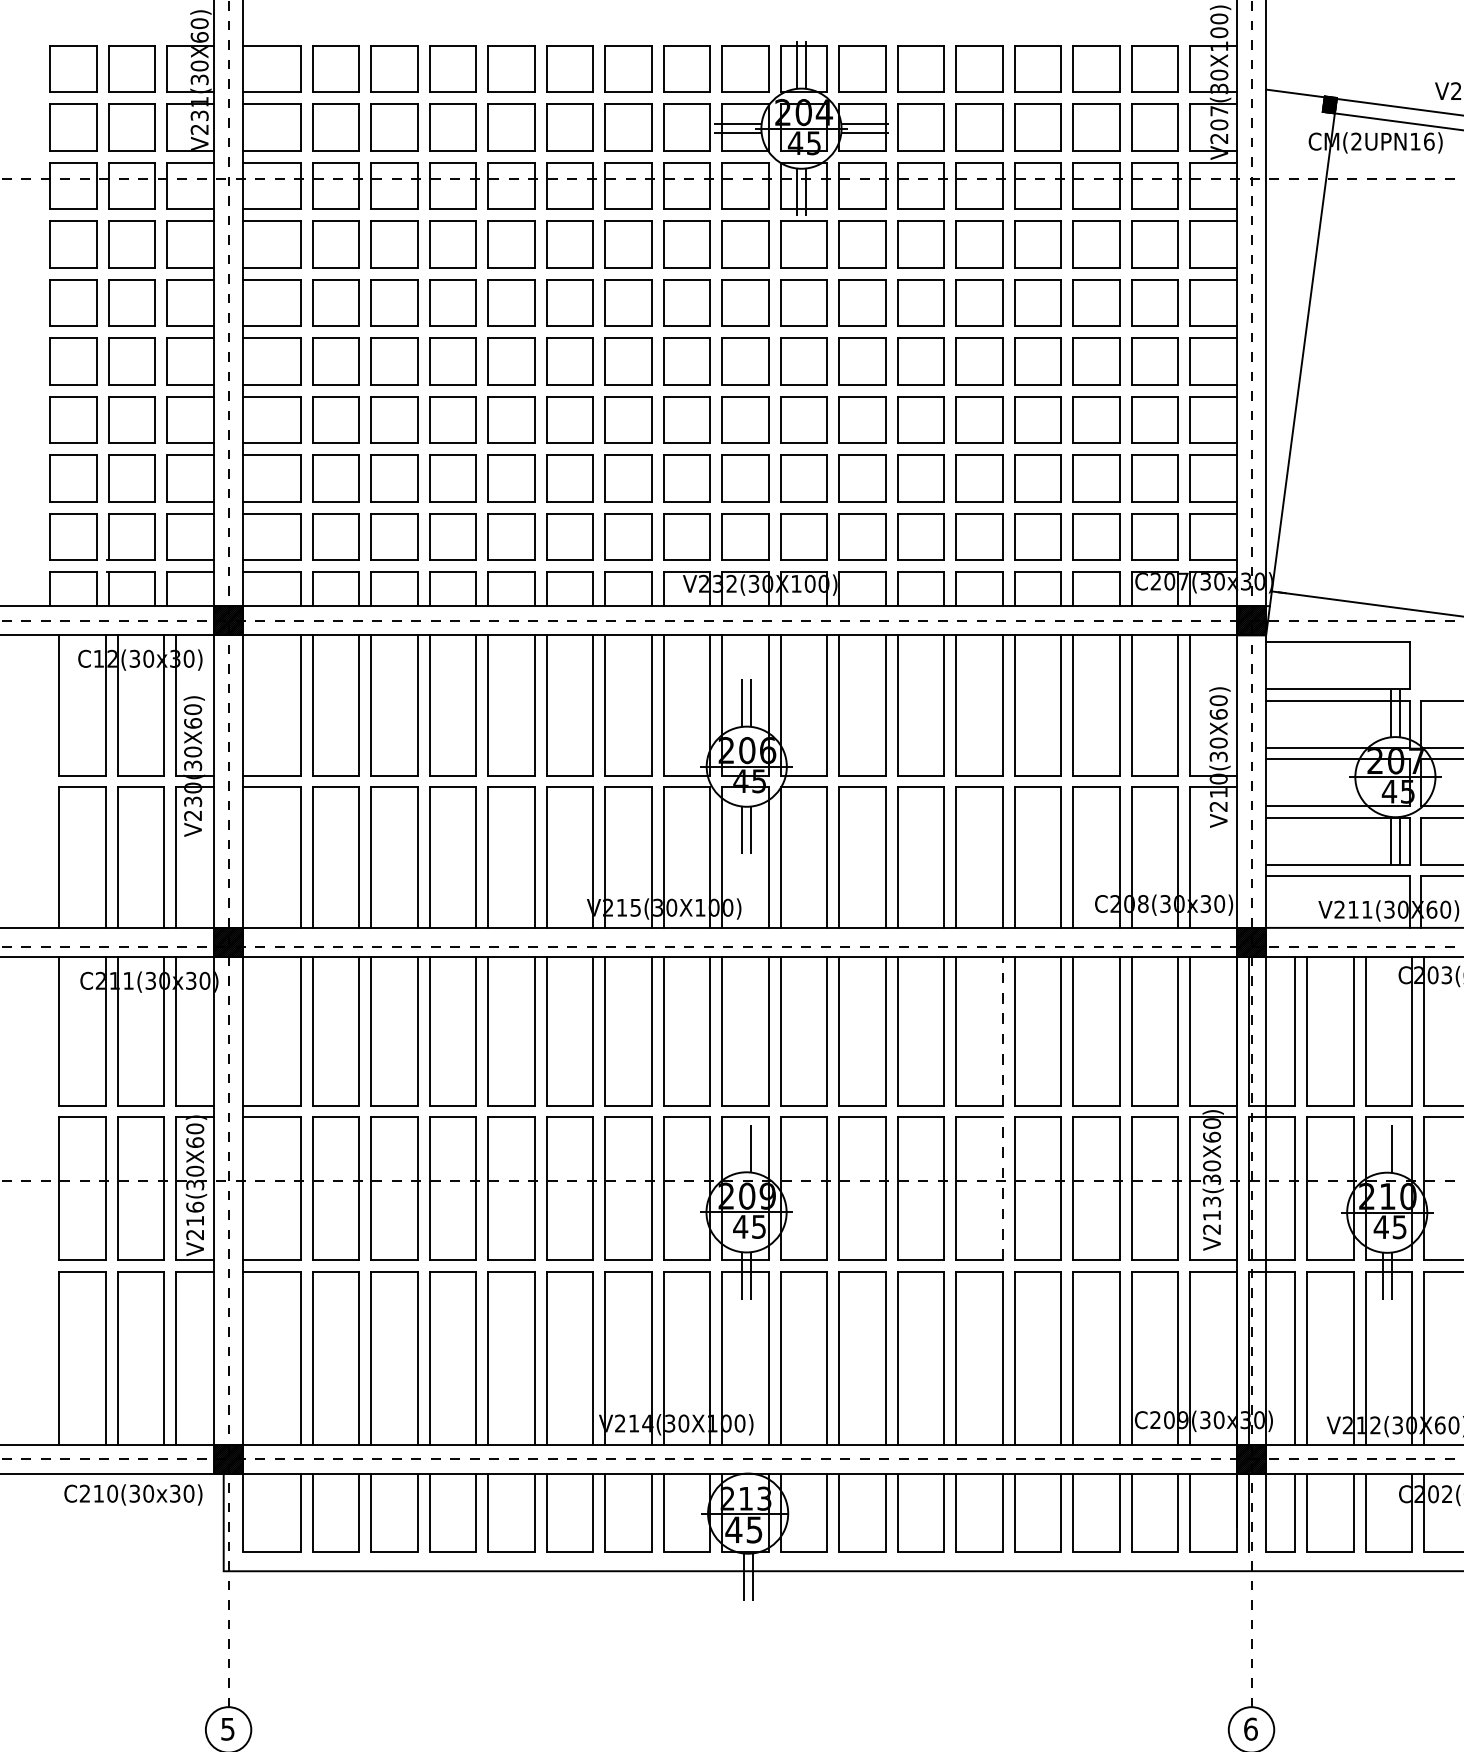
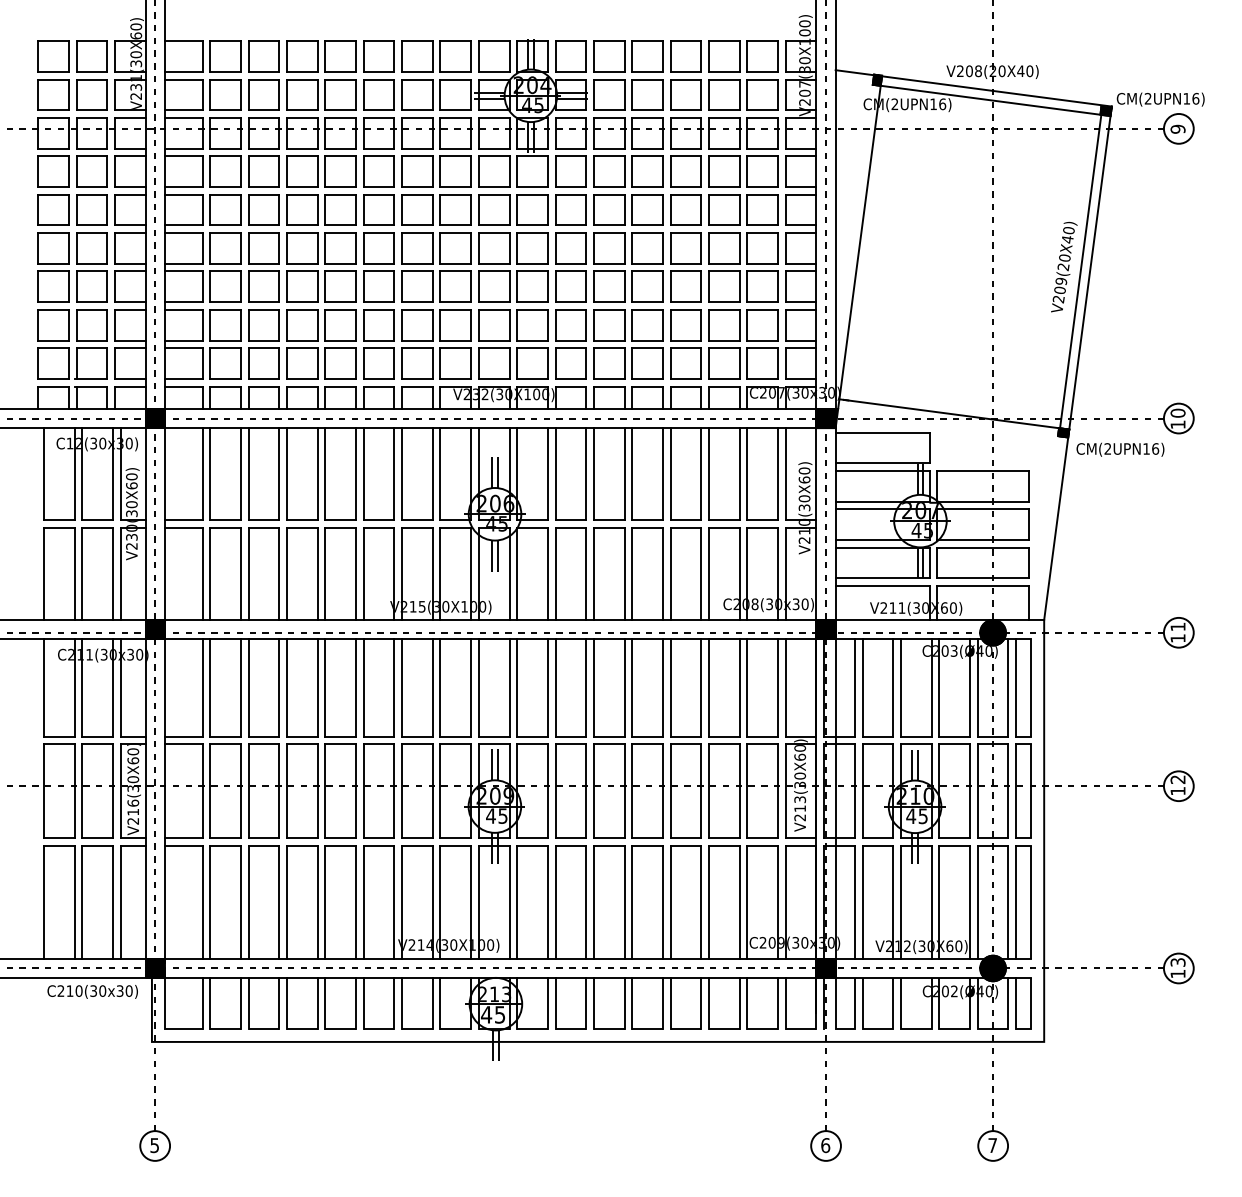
line: (1003, 1030) -> (663, 687), dashed -> solid
line: (742, 1148) -> (492, 764), added
line: (1383, 1148) -> (912, 764), added
line: (1003, 1189) -> (663, 791), dashed -> solid

